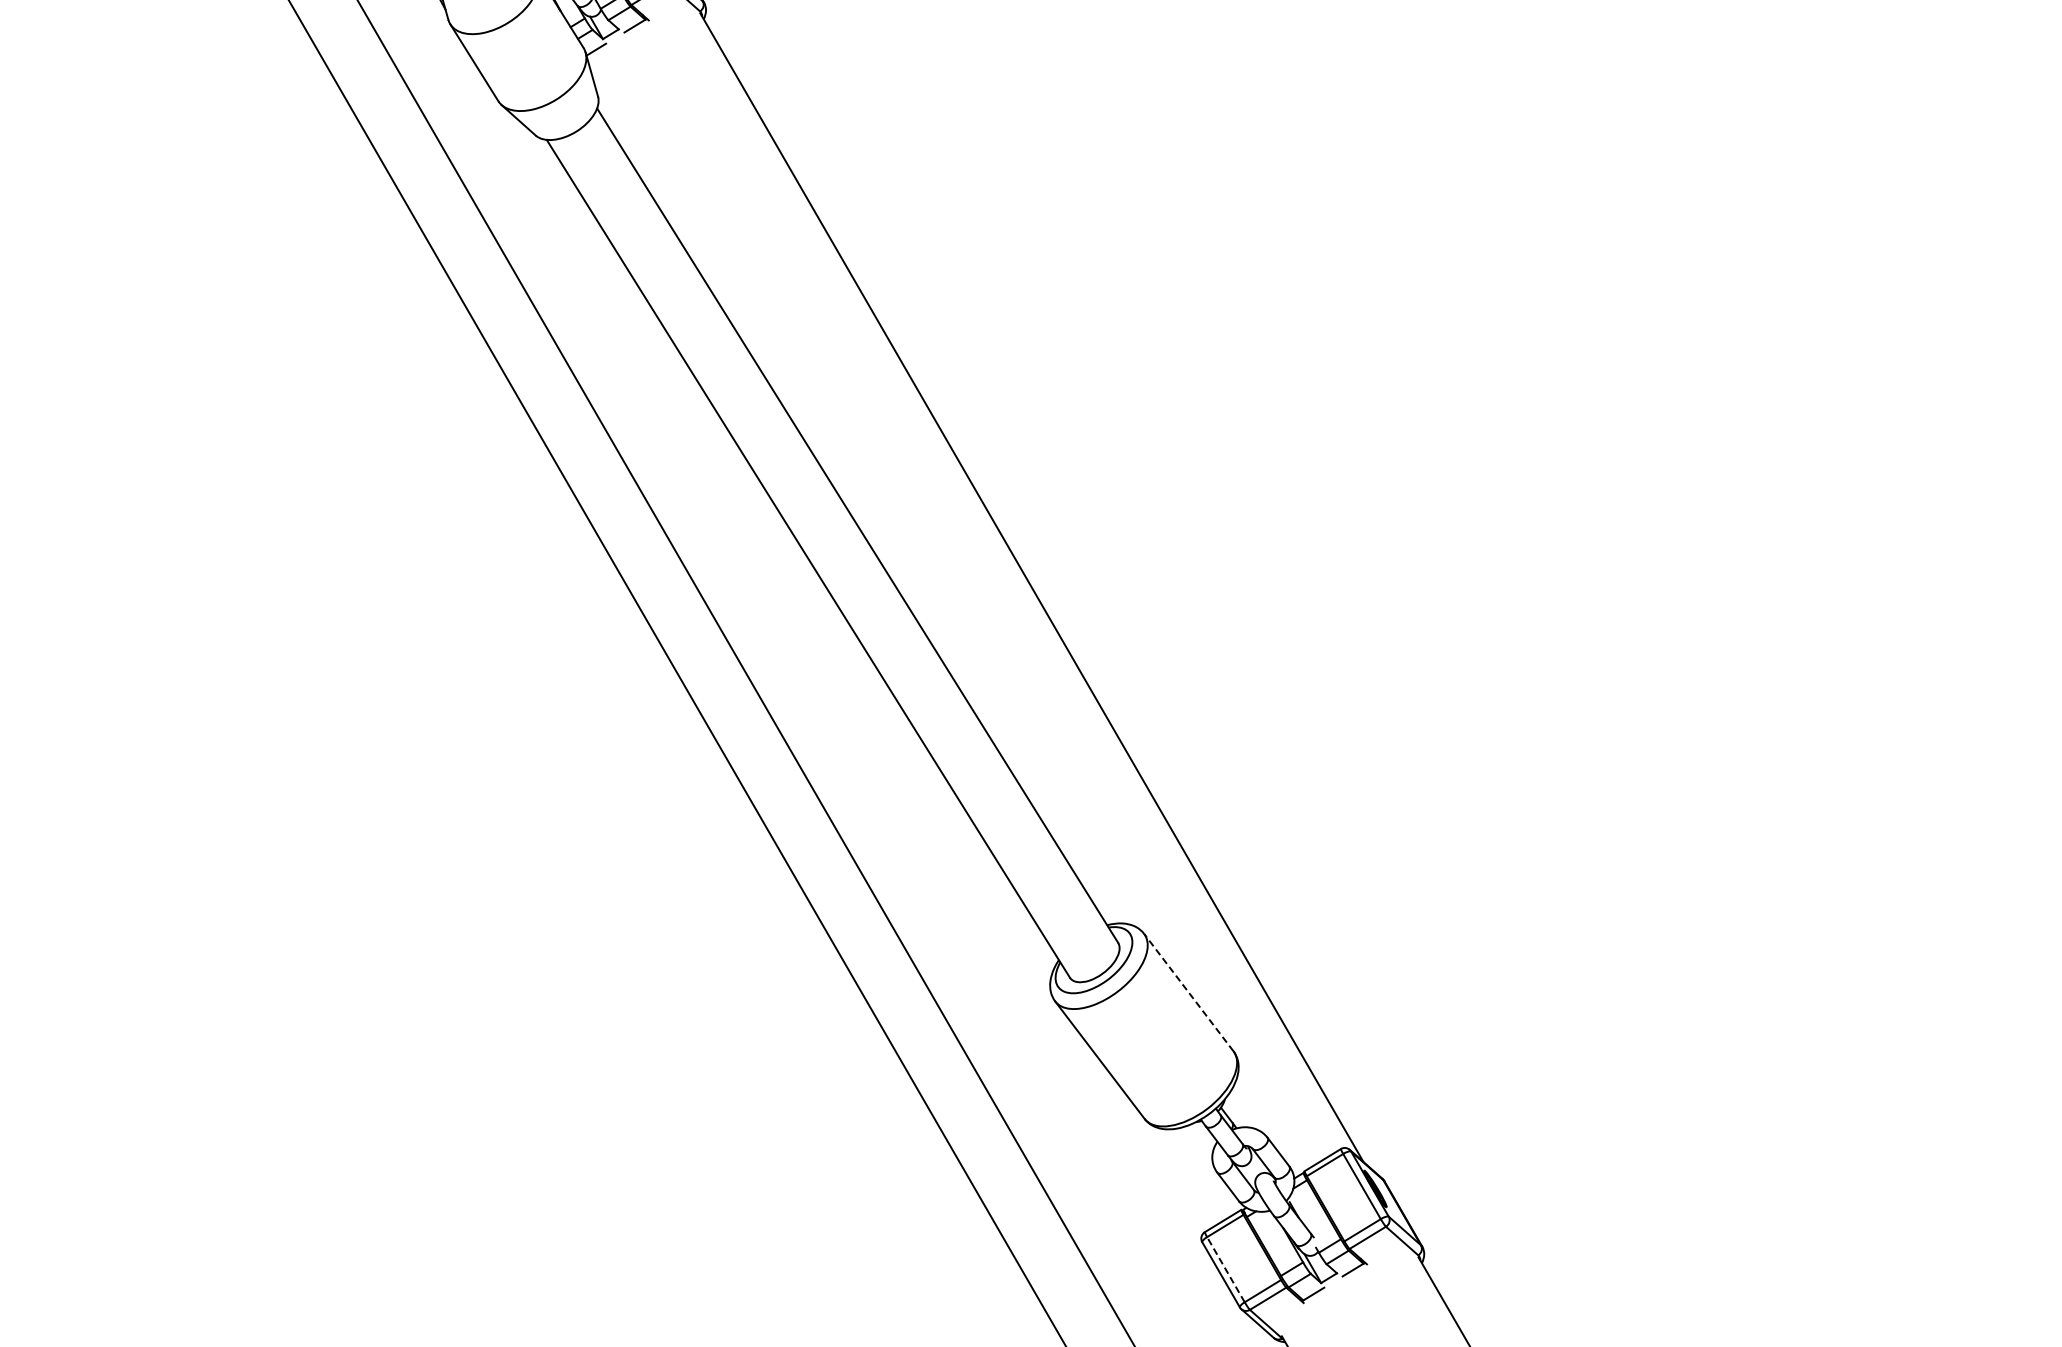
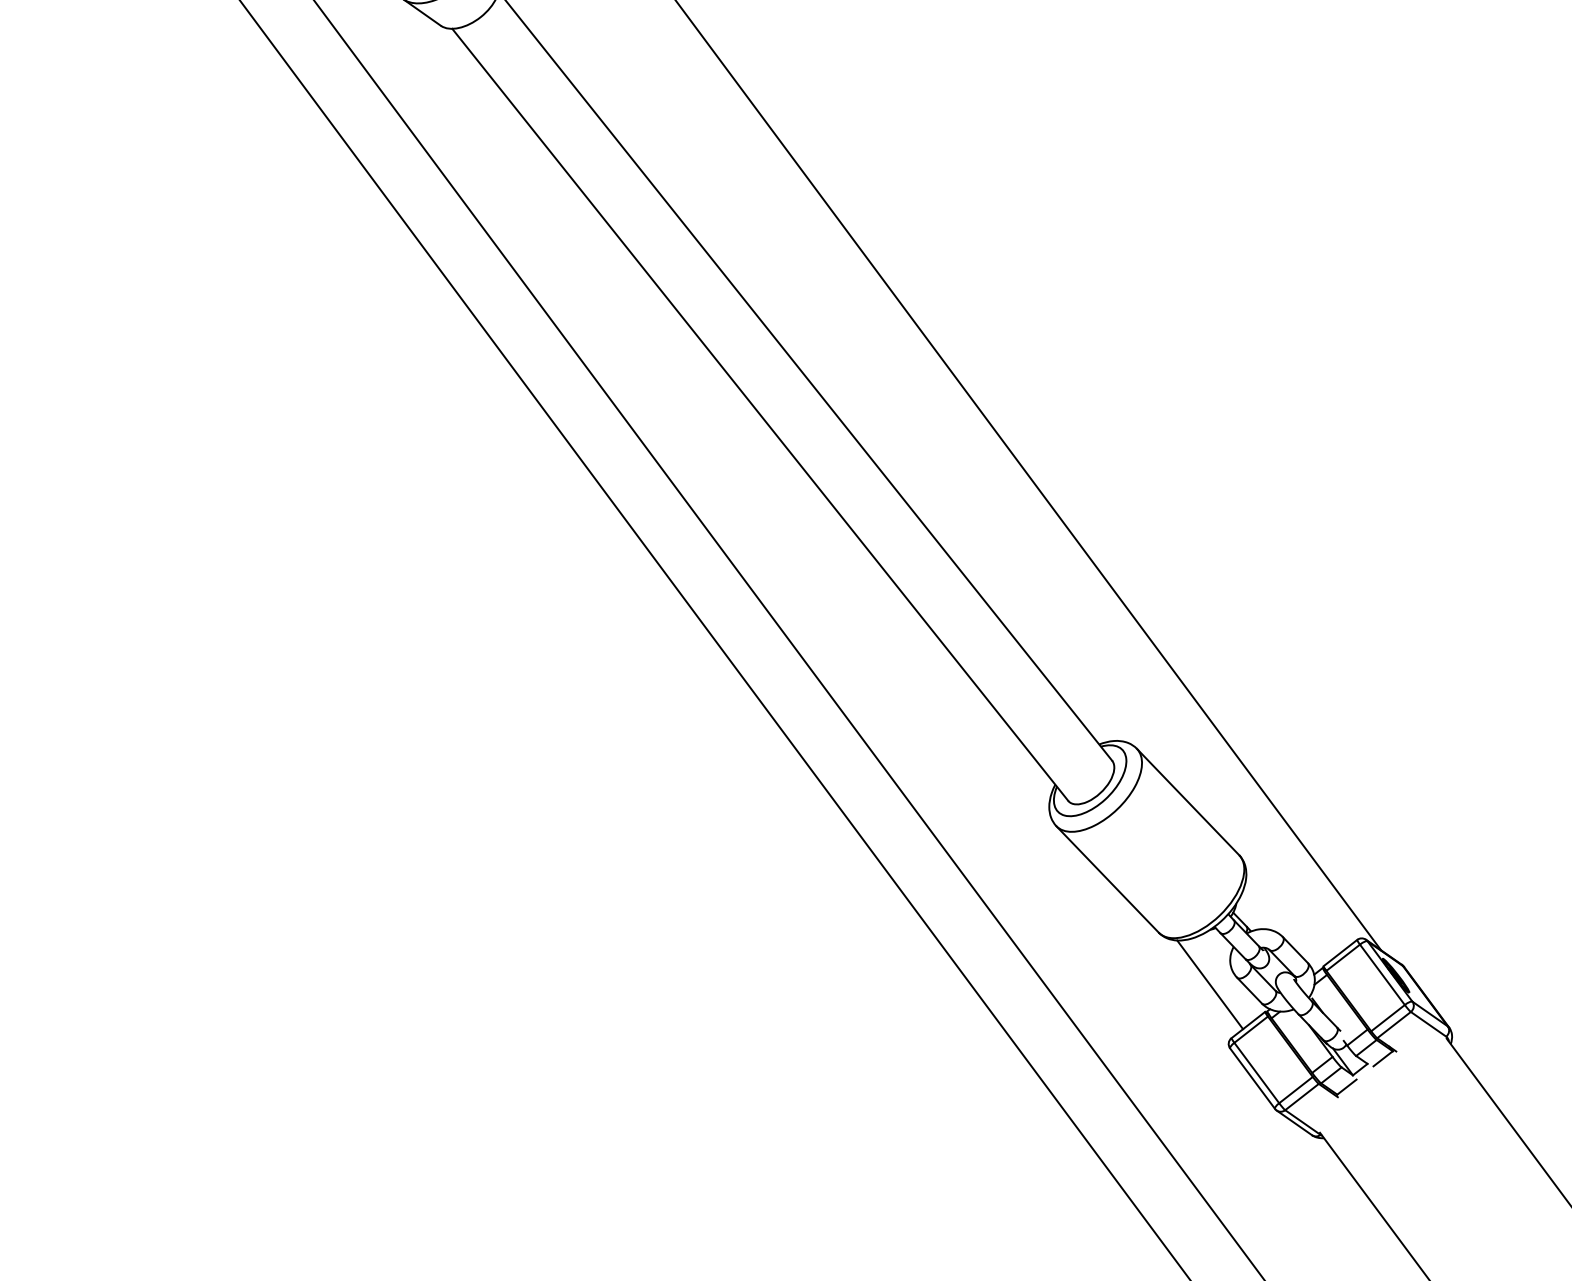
line: (1188, 992) -> (1187, 801), dashed -> solid
line: (1189, 1176) -> (1209, 984), added
line: (1225, 1269) -> (1256, 1072), dashed -> solid

